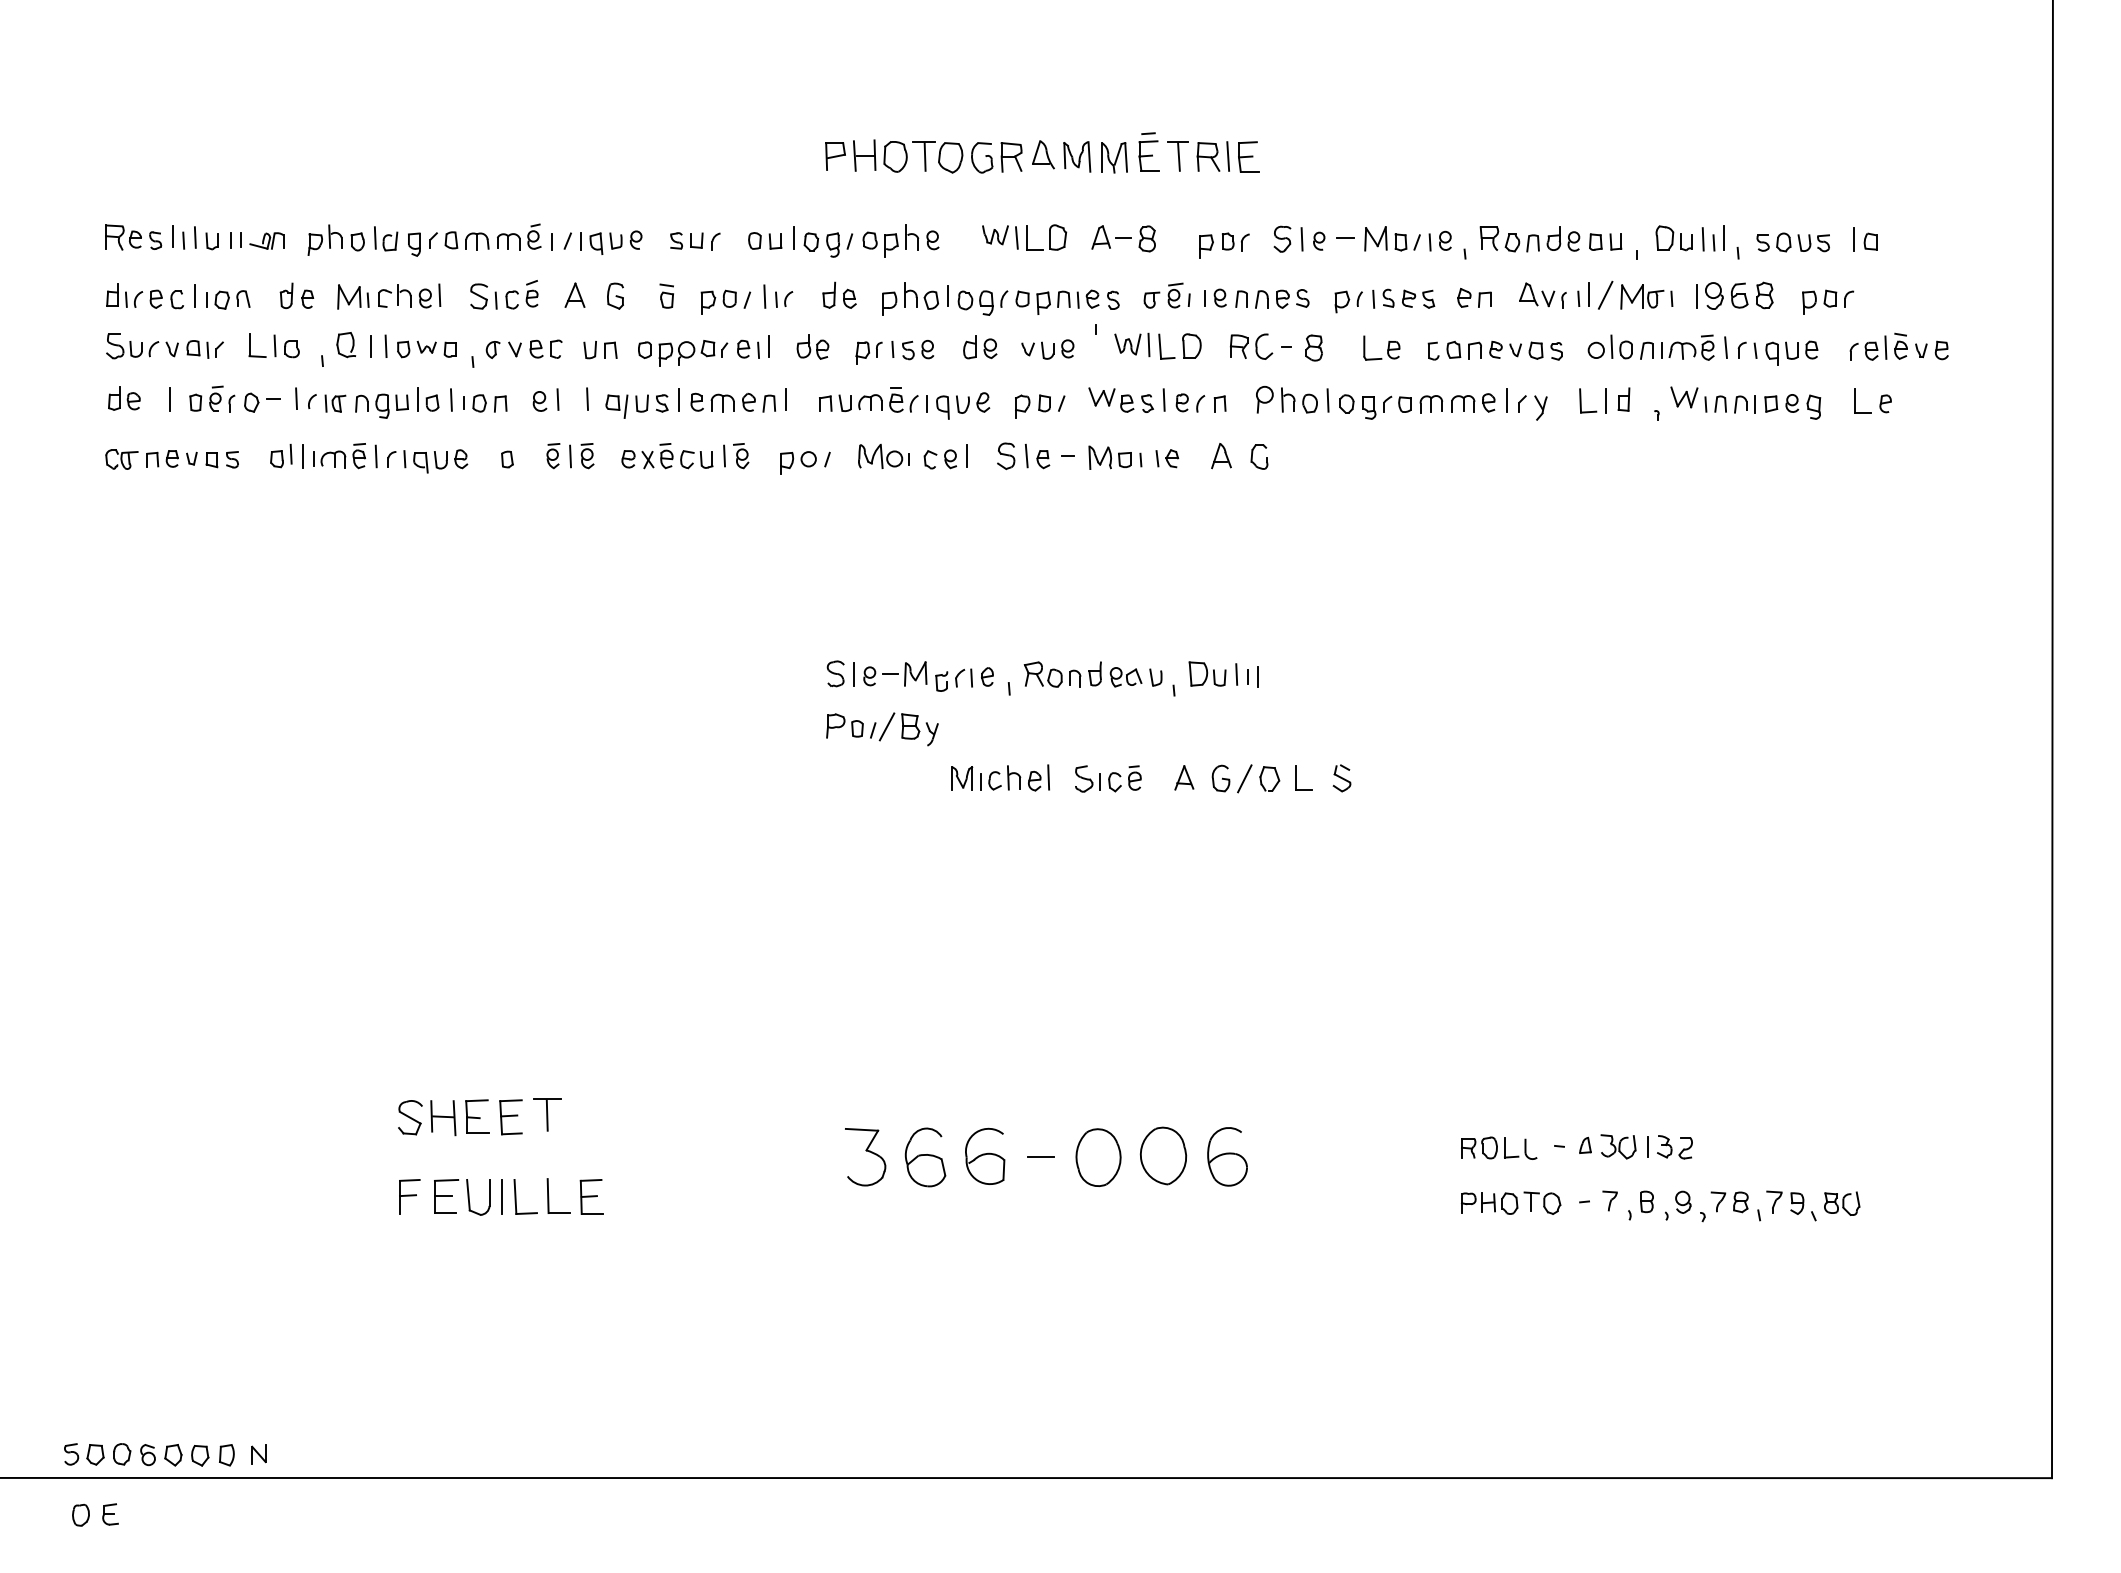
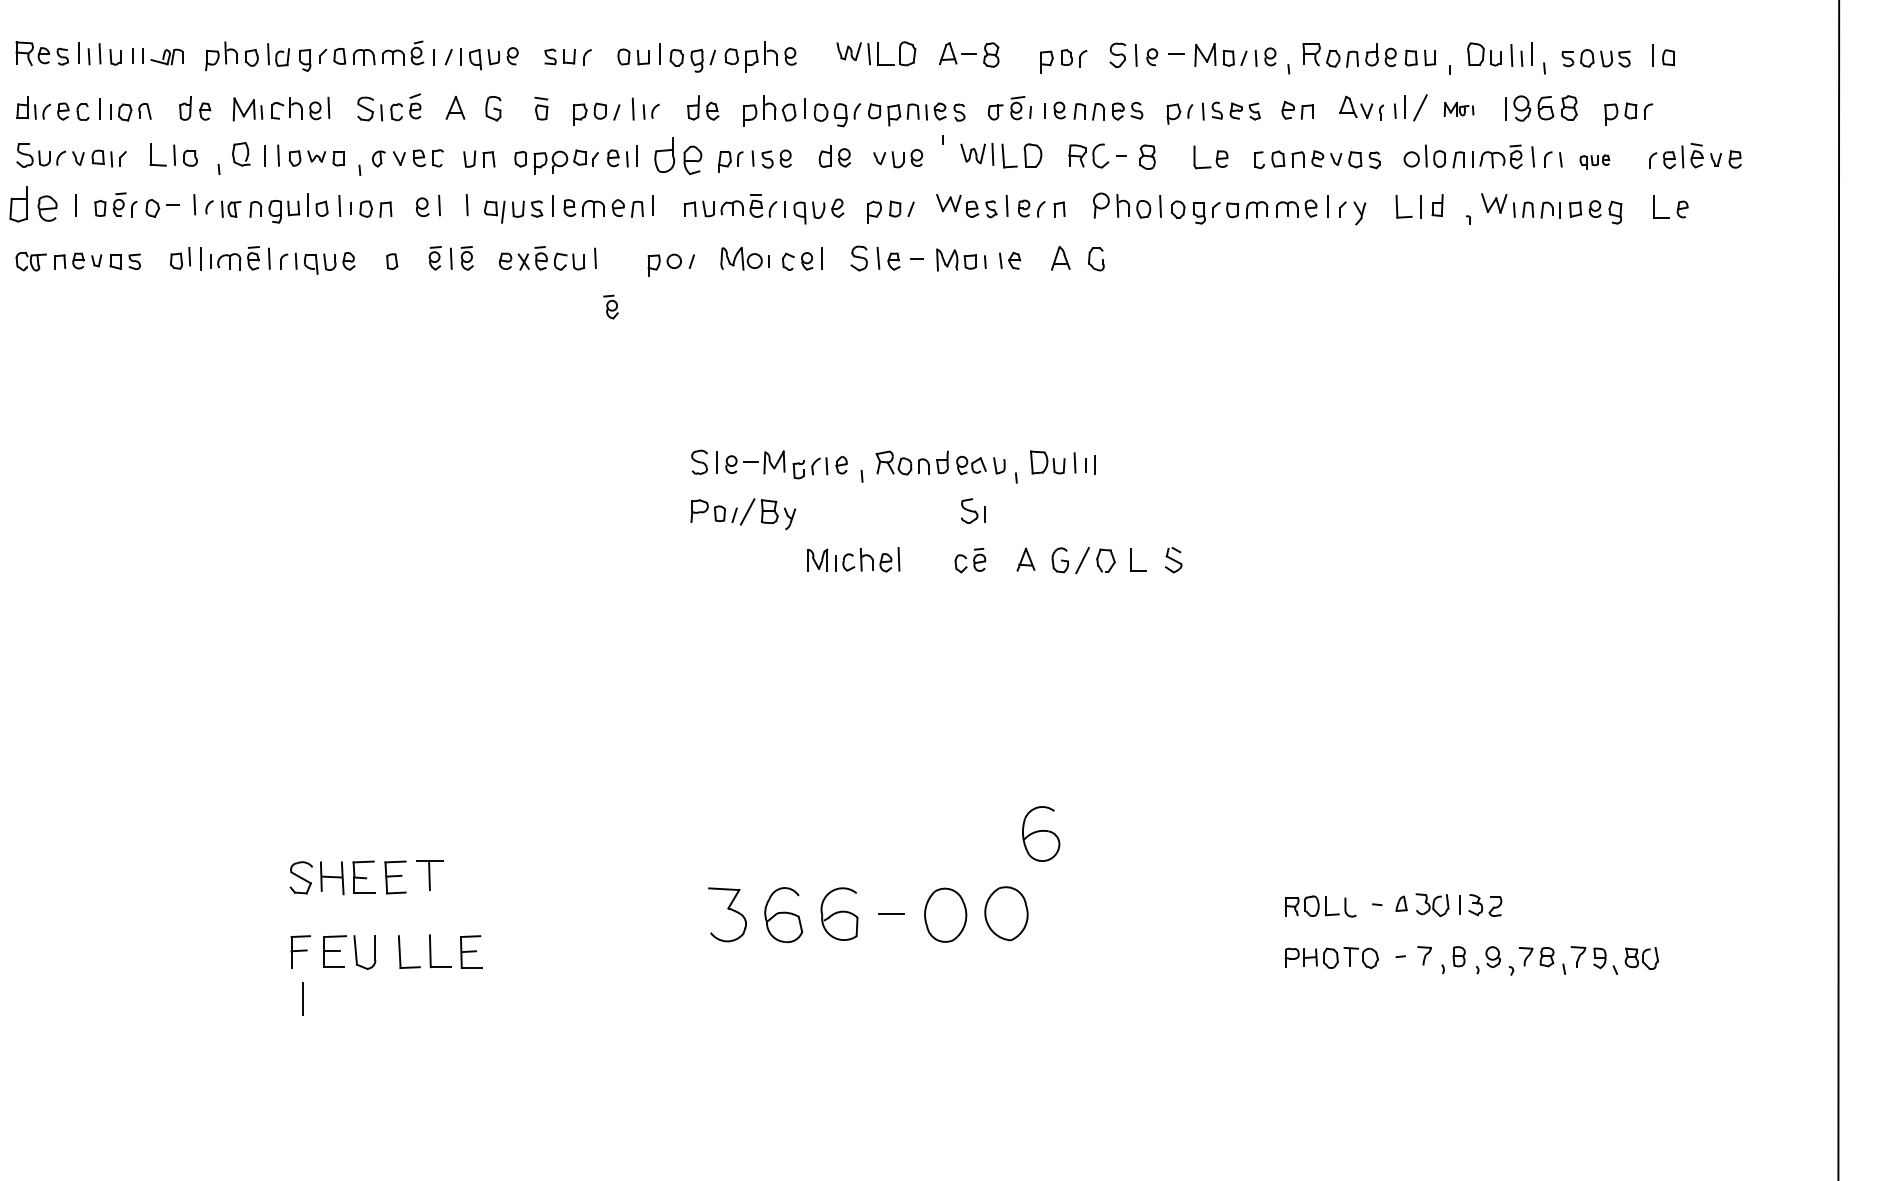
part: (1646, 296) -> (1458, 108), size x0.6
part: (812, 346) -> (677, 155), size x1.6
part: (1791, 352) -> (1594, 161), size x0.6
part: (124, 398) -> (33, 204), size x1.6
part: (741, 456) -> (611, 307), moved
part: (1087, 778) -> (972, 510), moved
part: (1227, 1156) -> (1041, 833), moved
line: (501, 1196) -> (302, 998), moved

